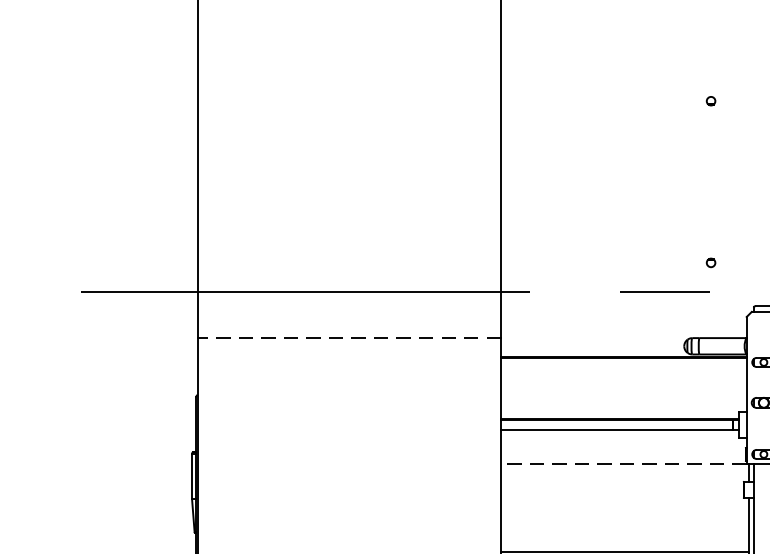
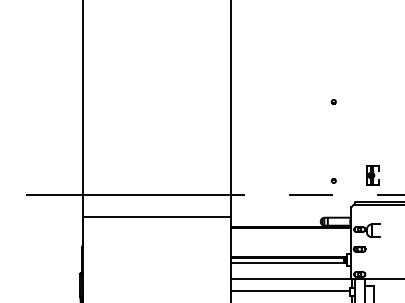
line: (348, 337) -> (156, 217), dashed -> solid
line: (622, 462) -> (290, 278), dashed -> solid
line: (622, 487) -> (290, 290), added

